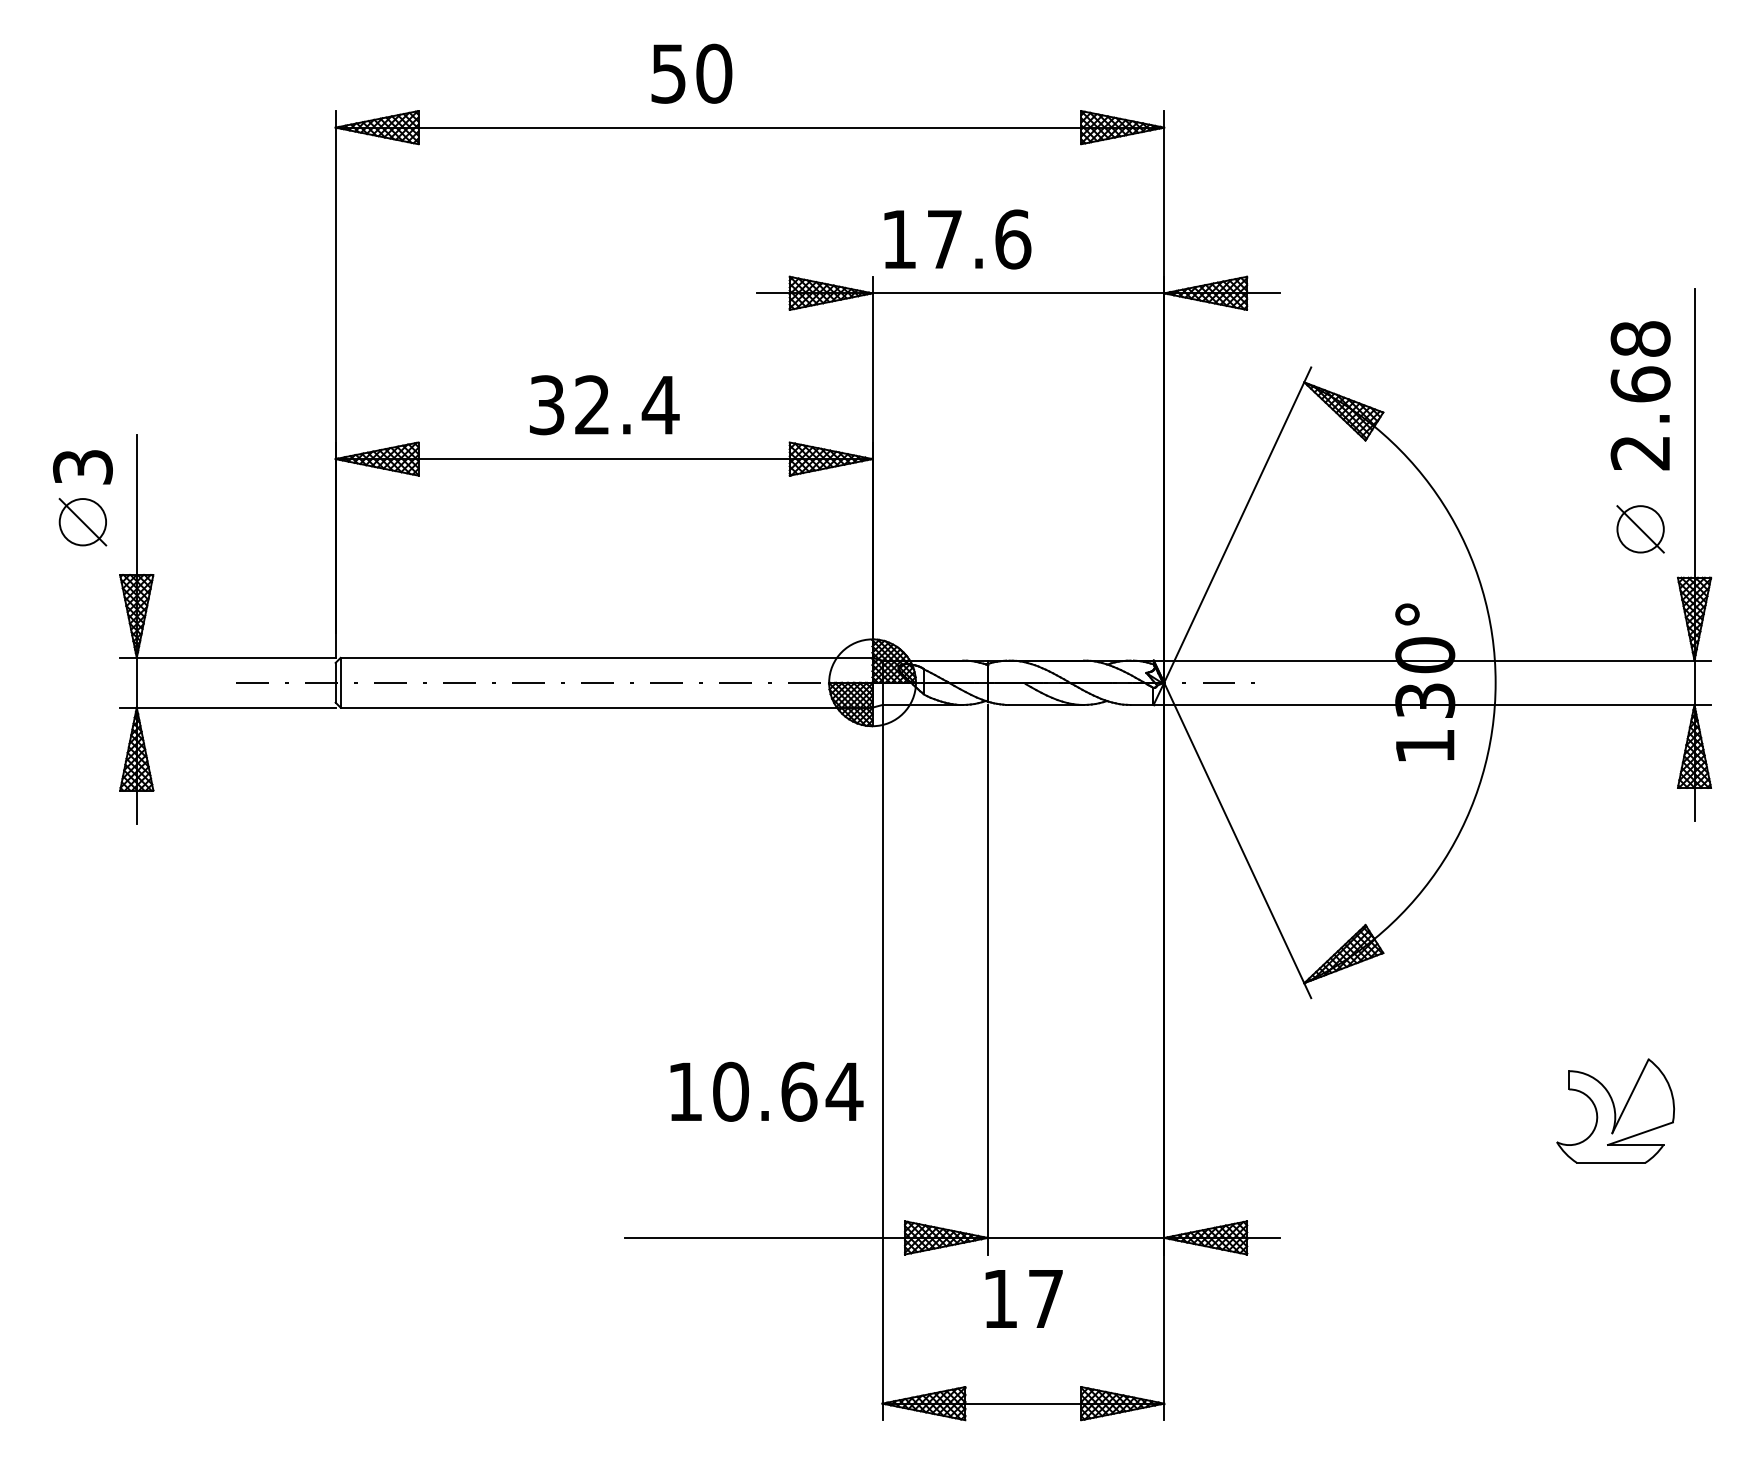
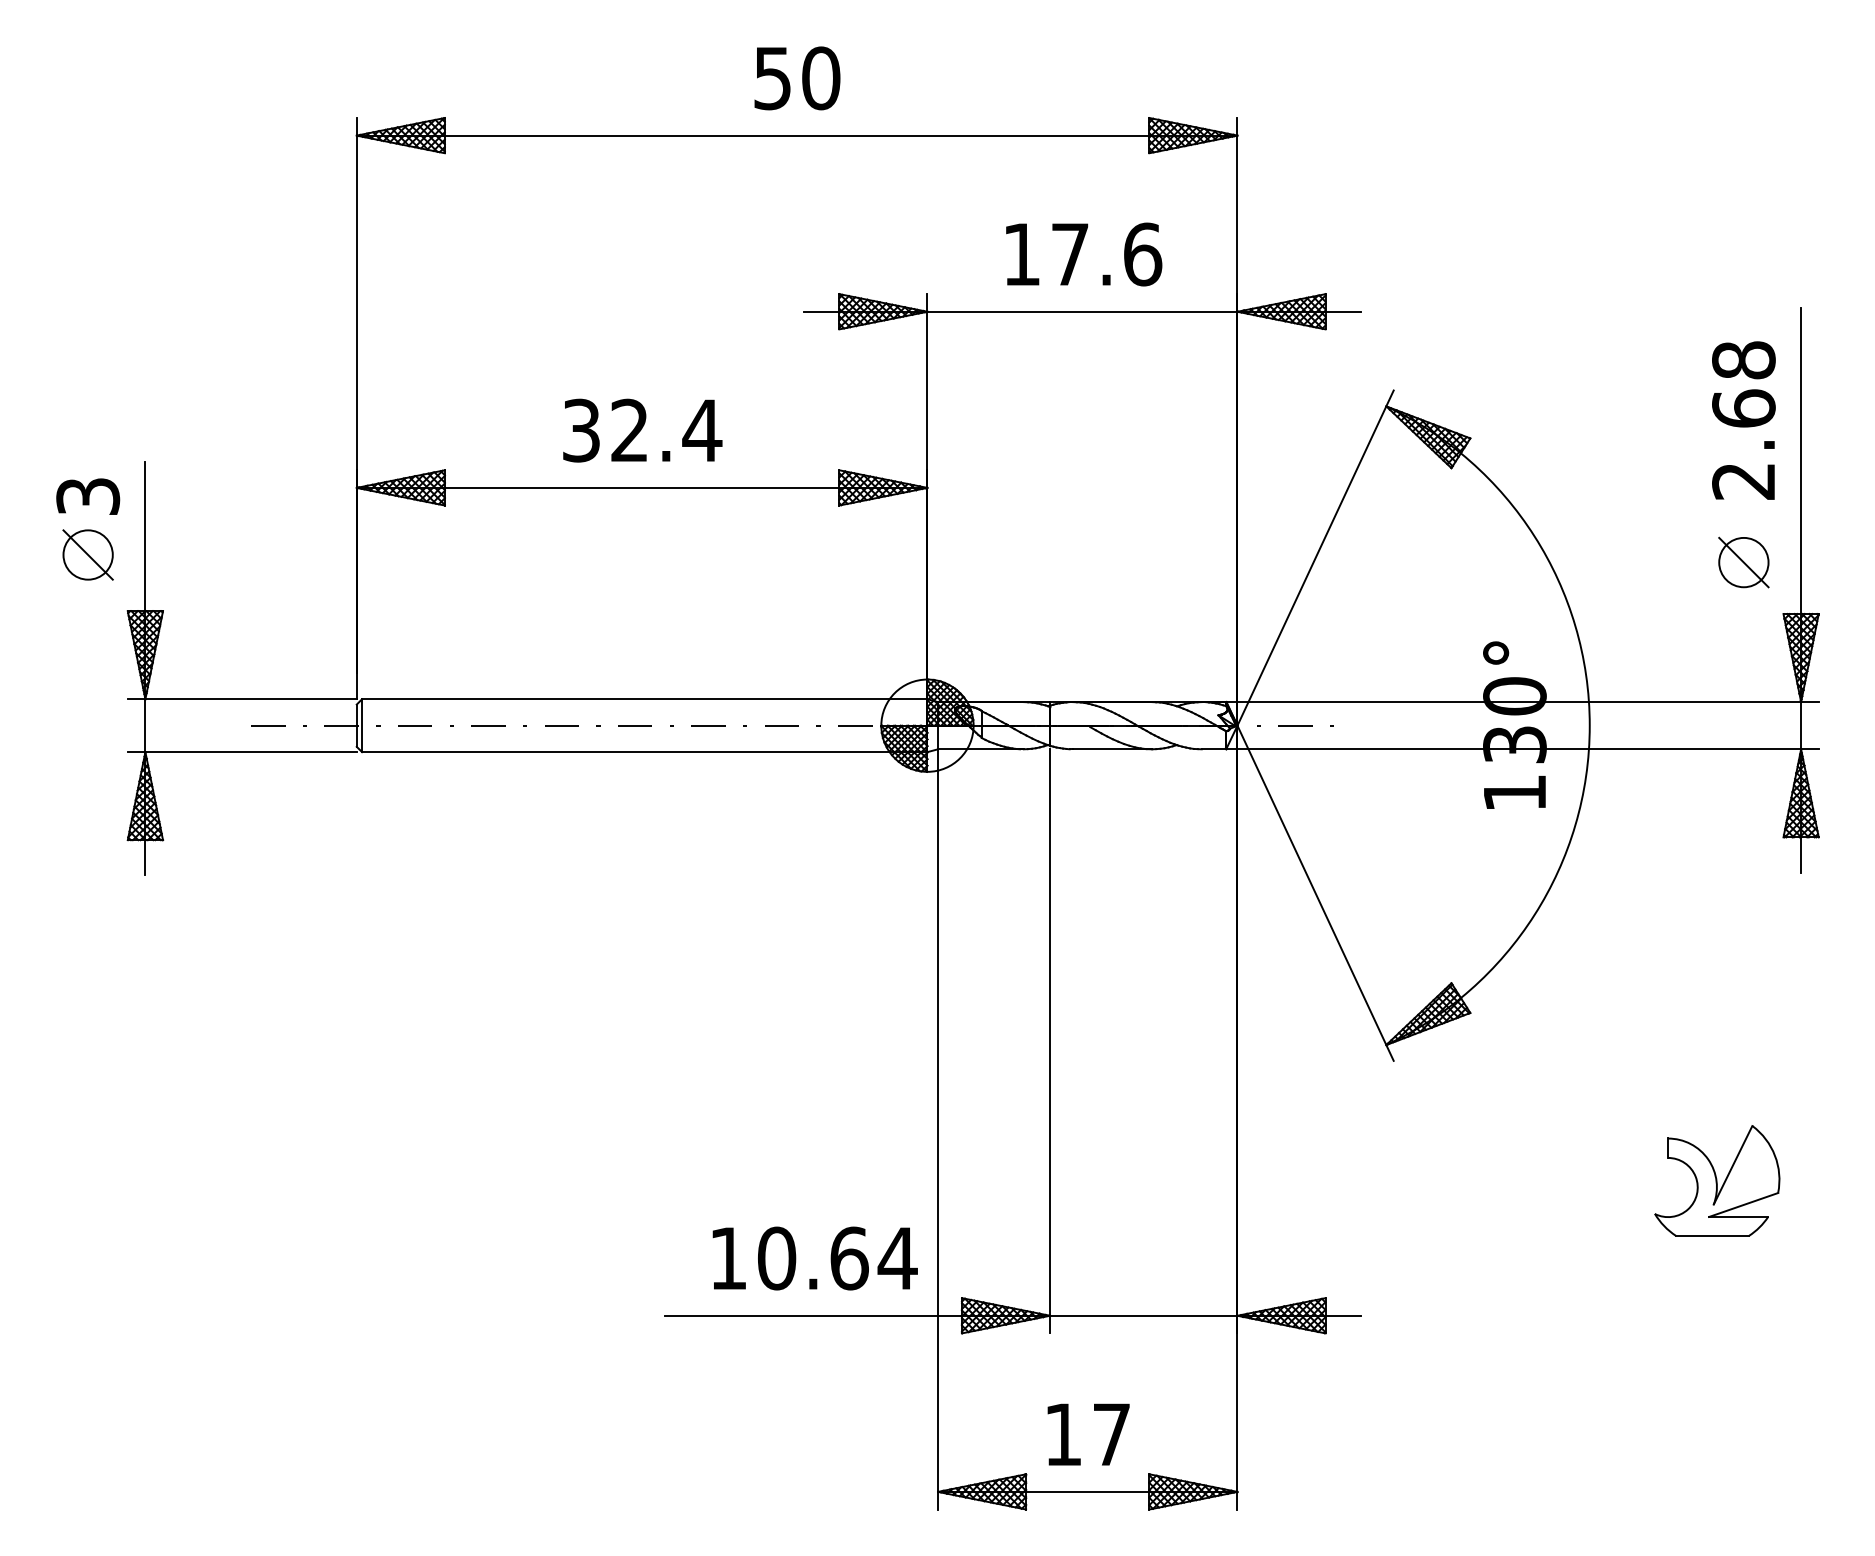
text: (691, 73) -> (797, 78), moved
text: (958, 239) -> (1084, 254), moved
text: (766, 1091) -> (814, 1258), moved
text: (1024, 1298) -> (1088, 1434), moved

